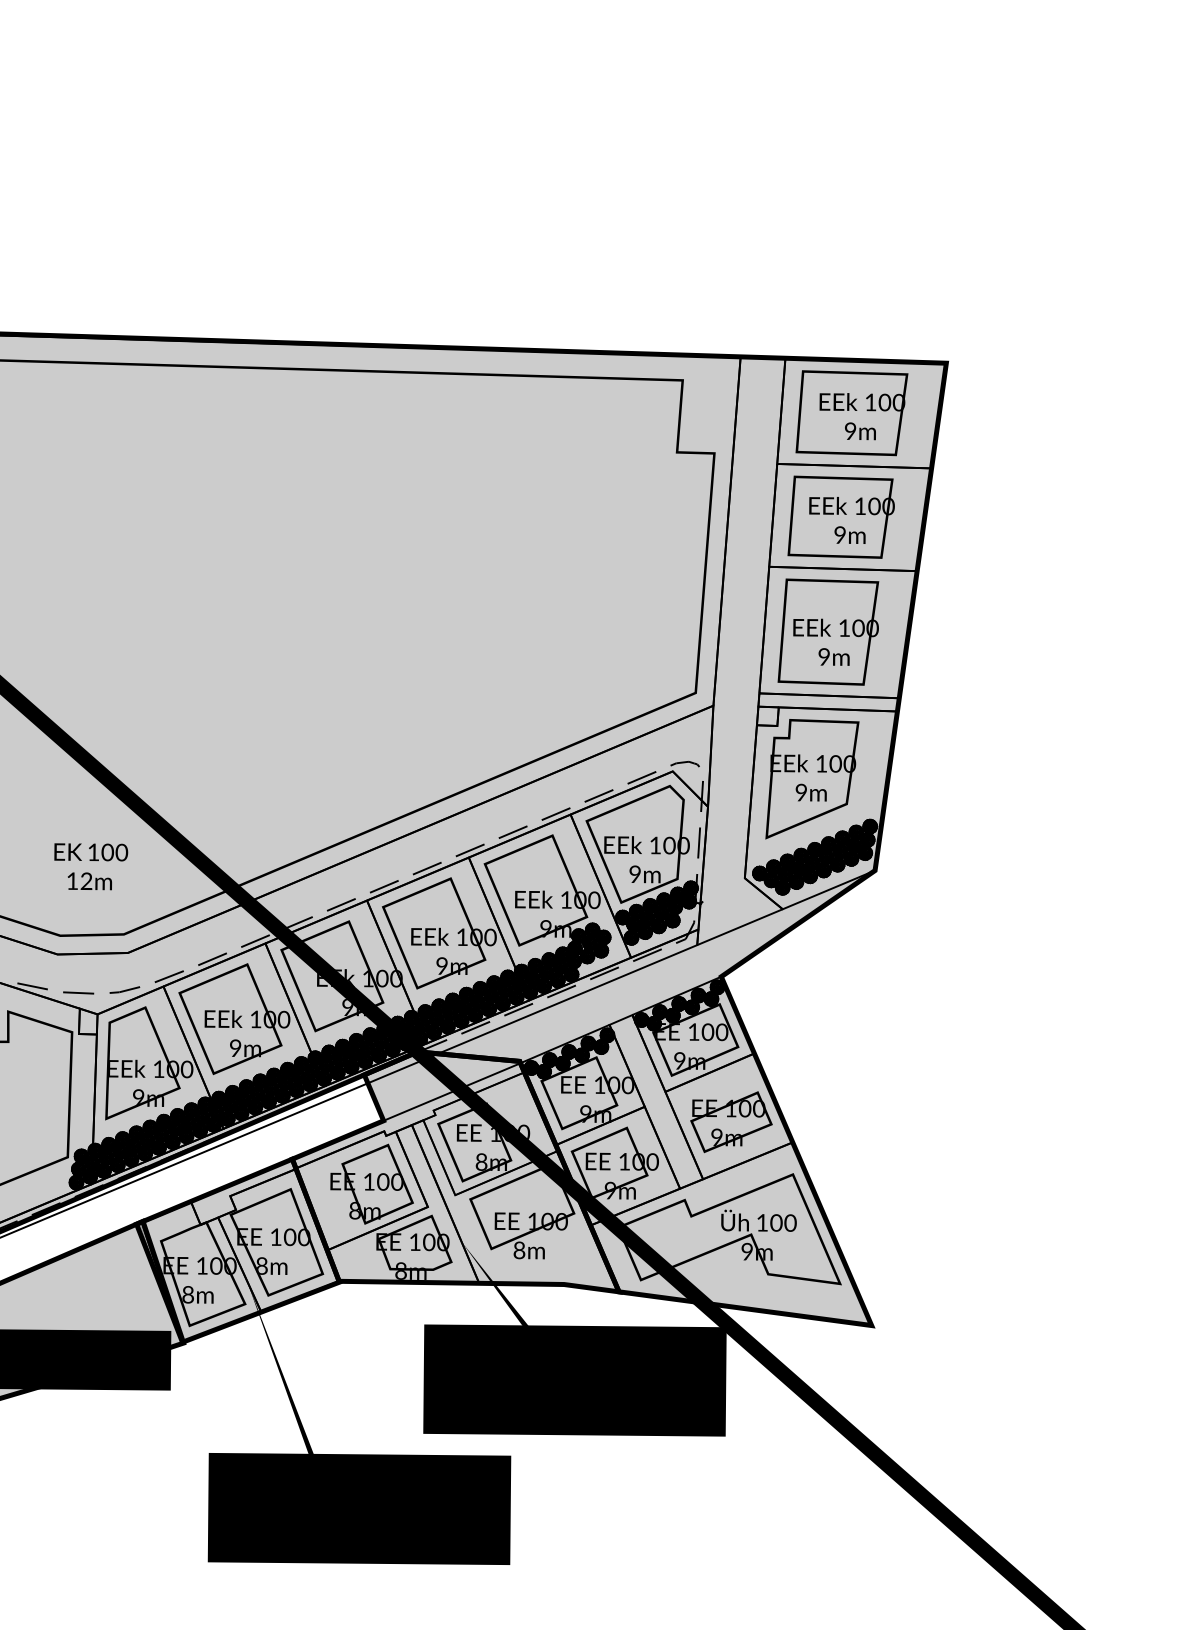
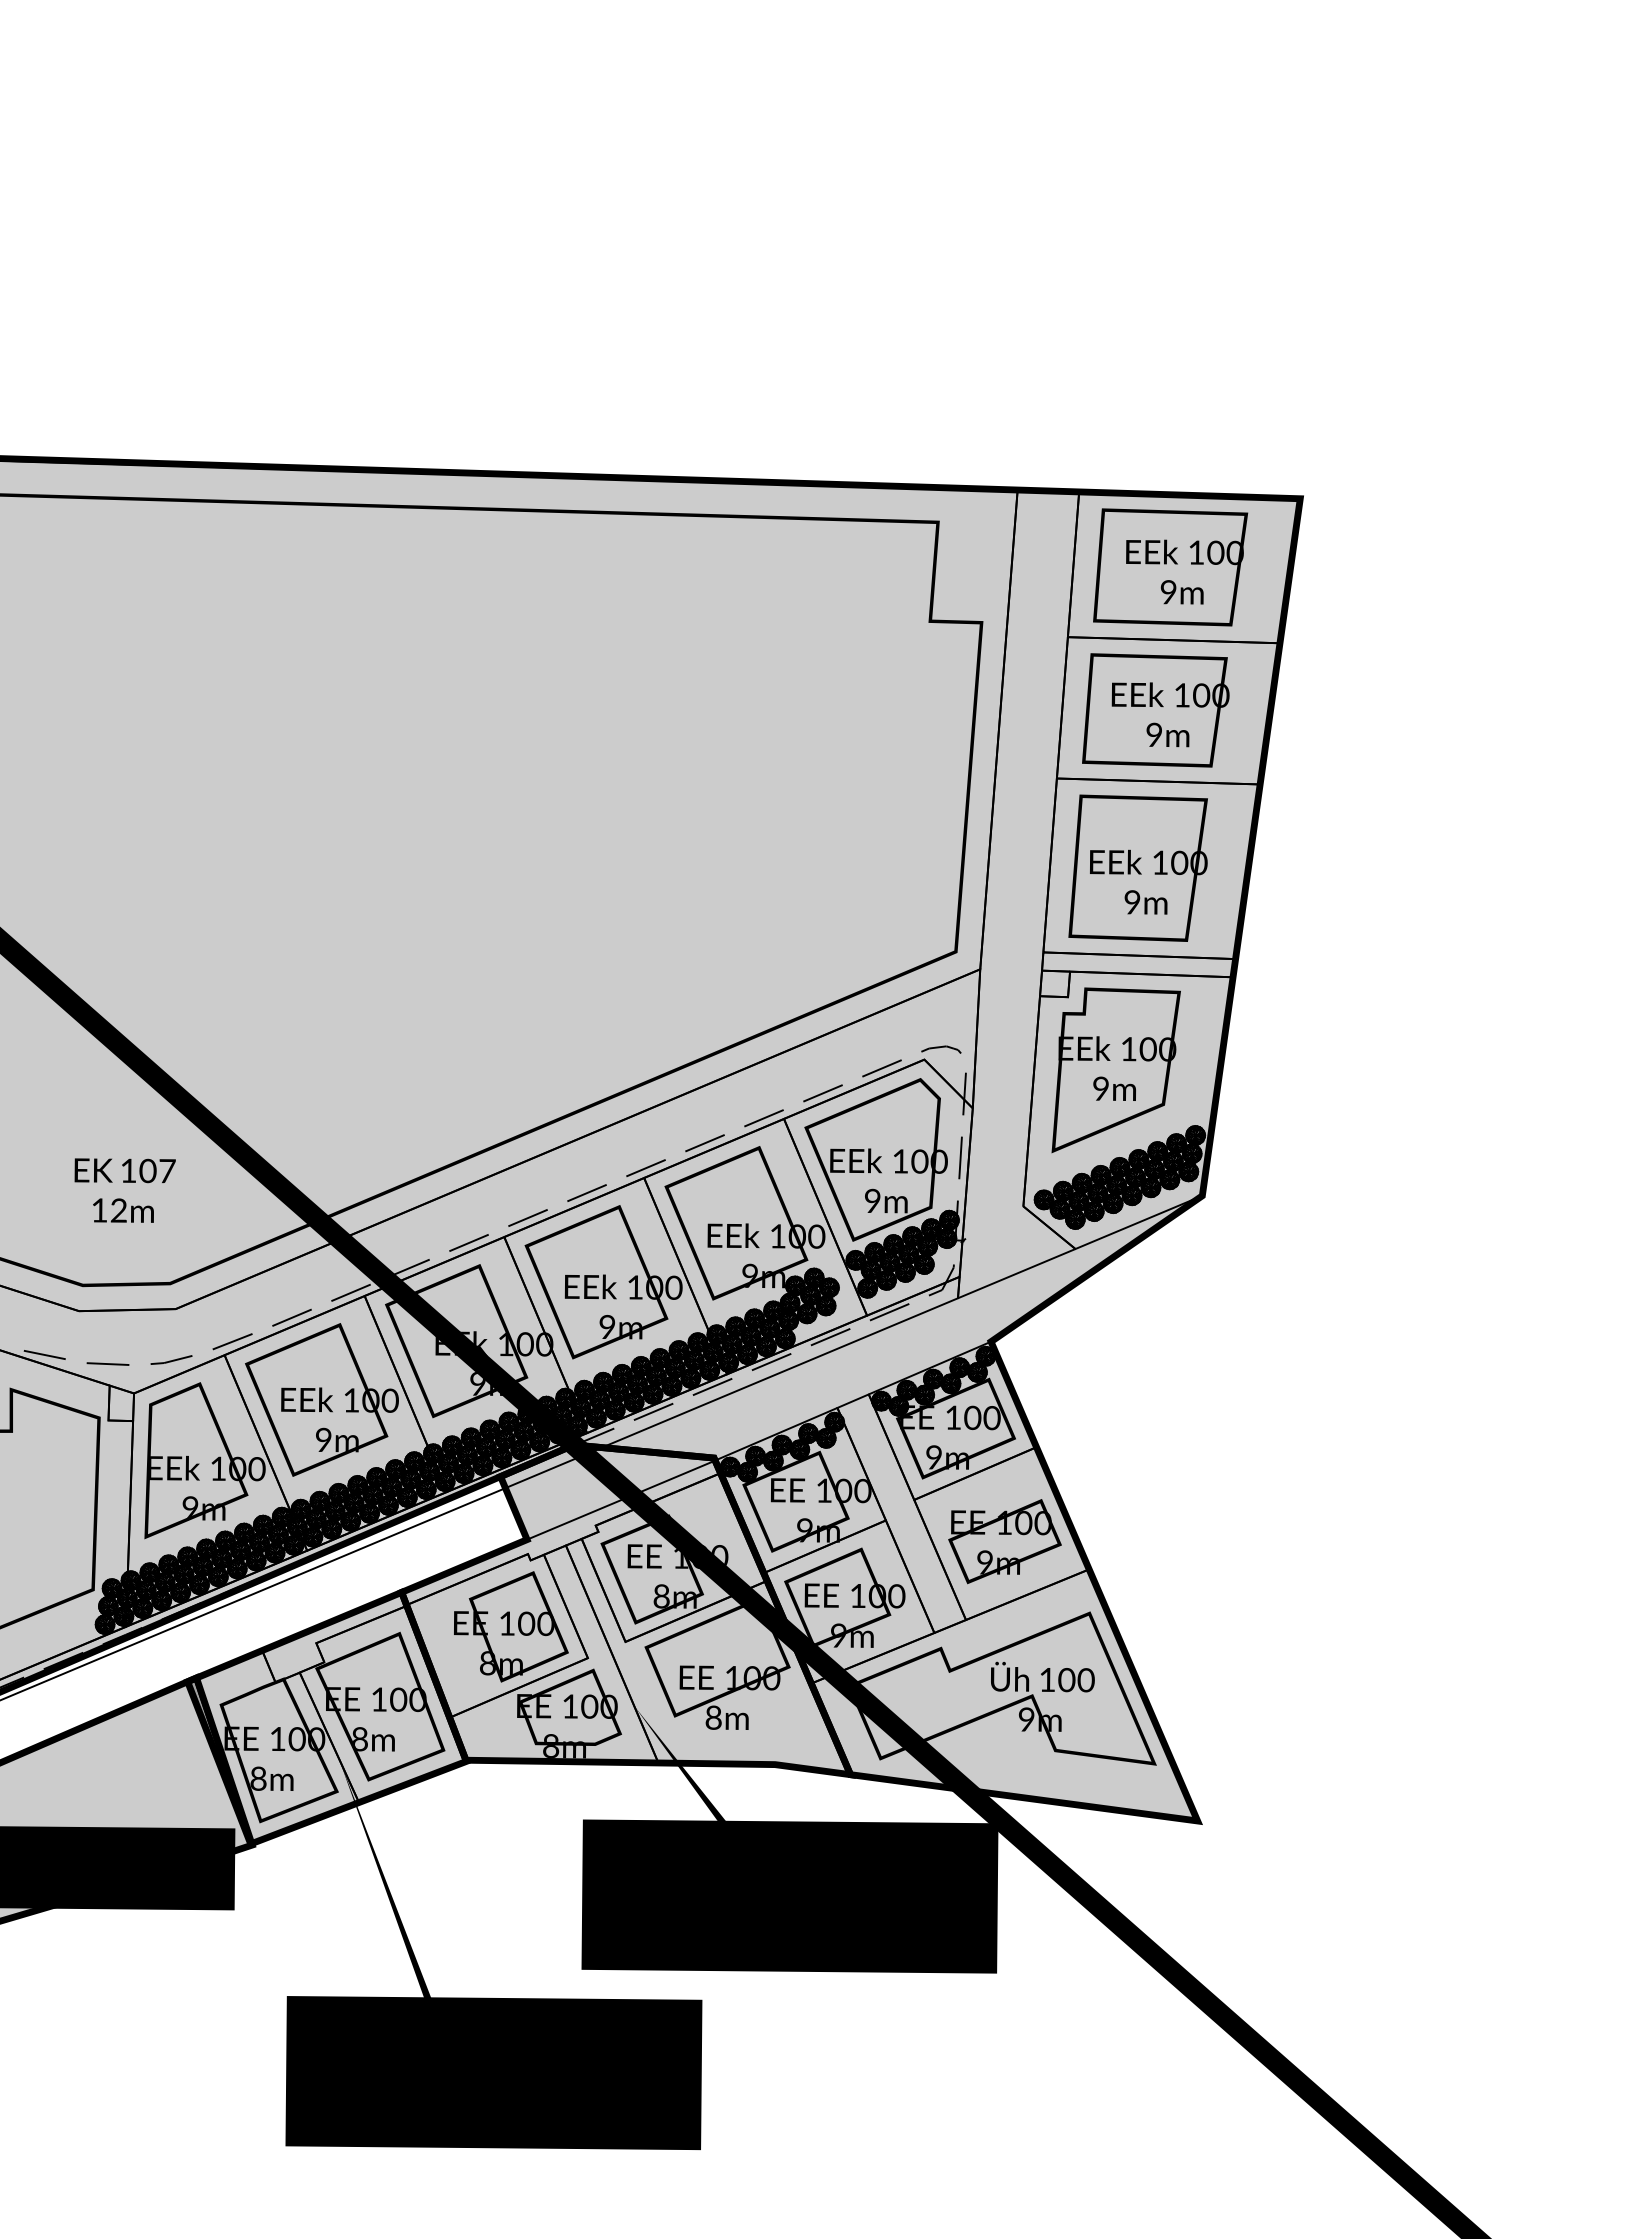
text: (121, 852) -> (166, 1171), 100 -> 107

